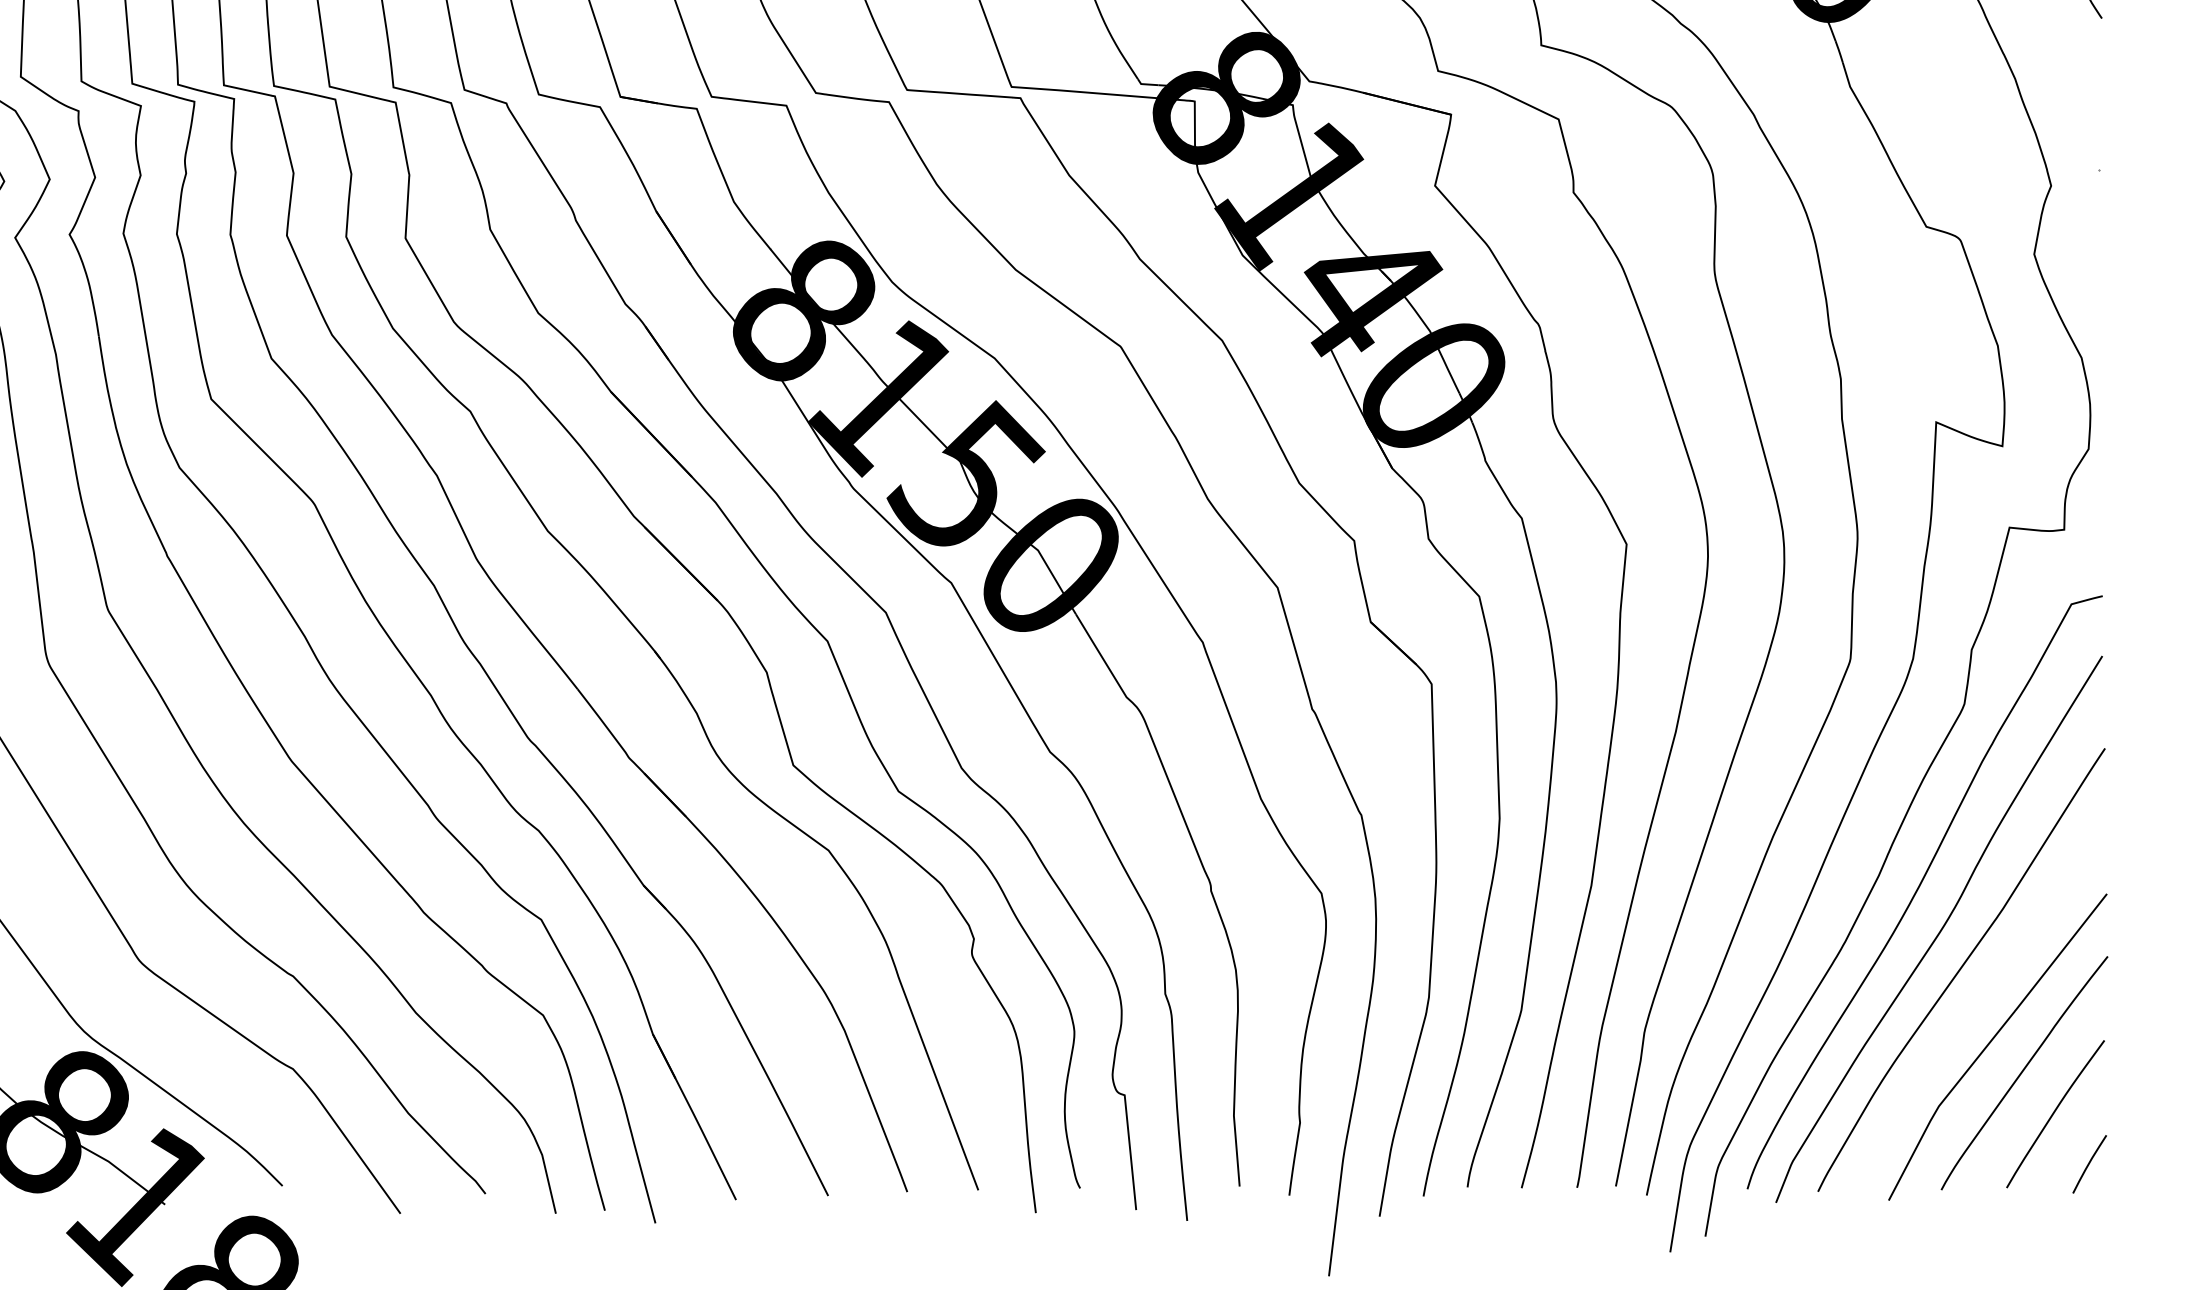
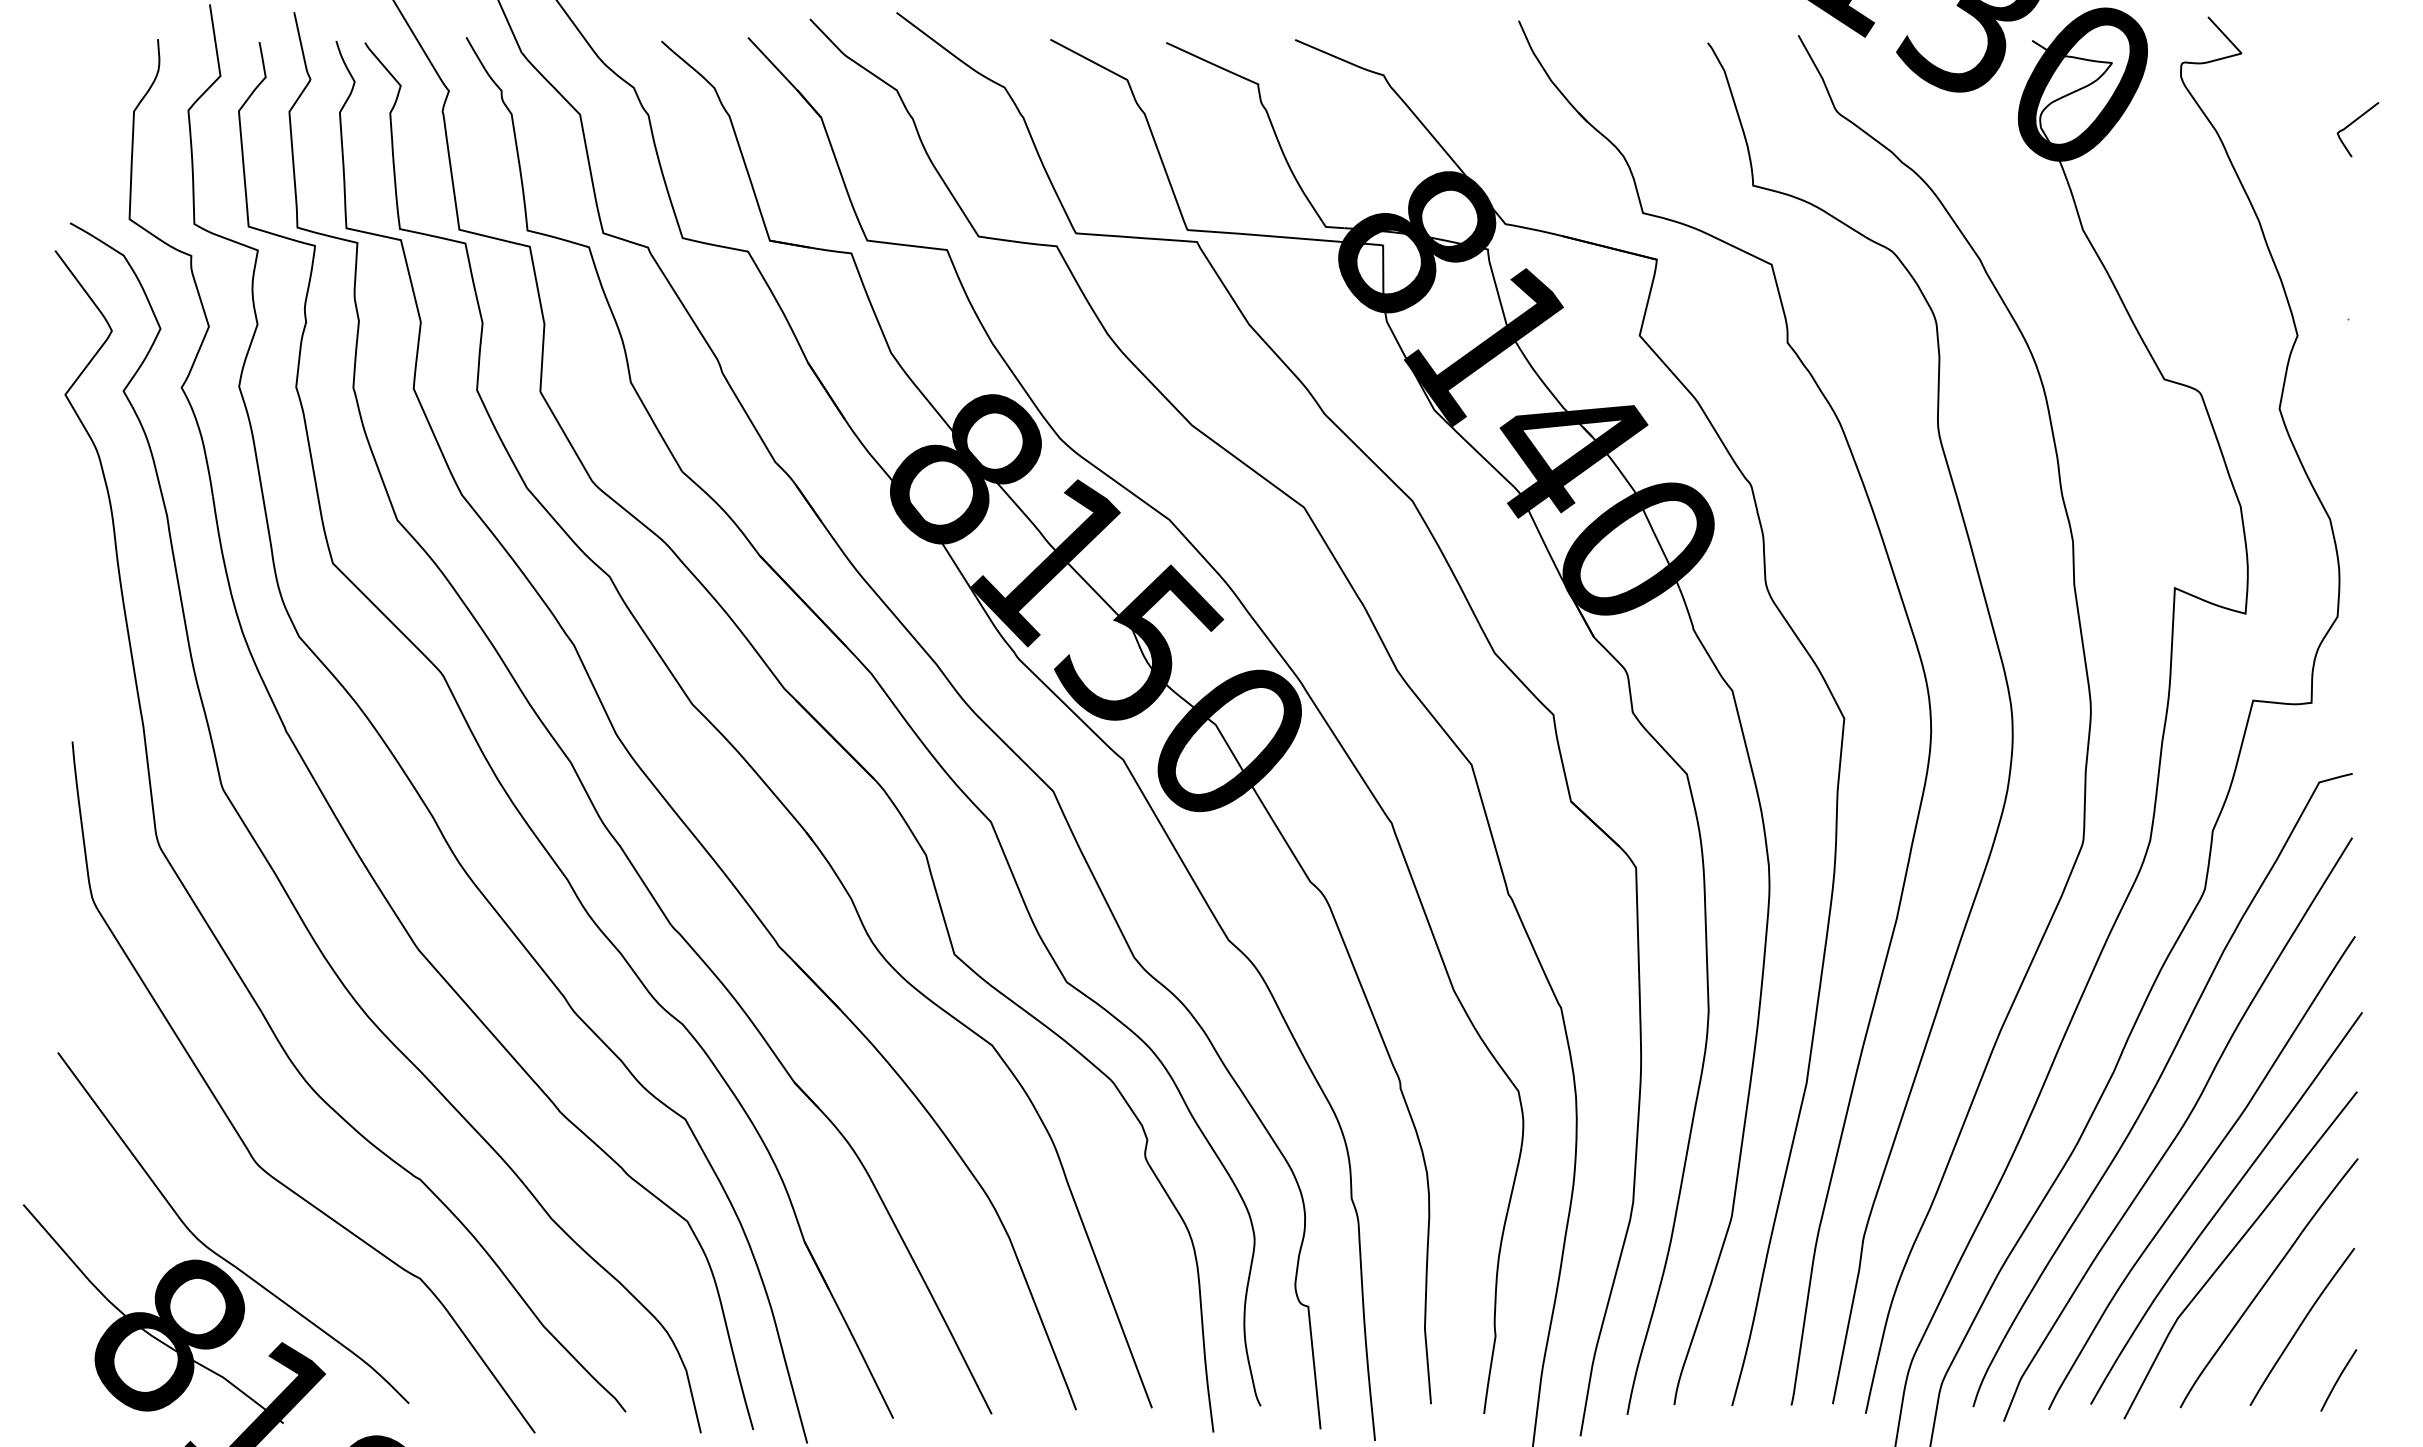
curve: (1981, 1000) -> (2223, 1205), added

